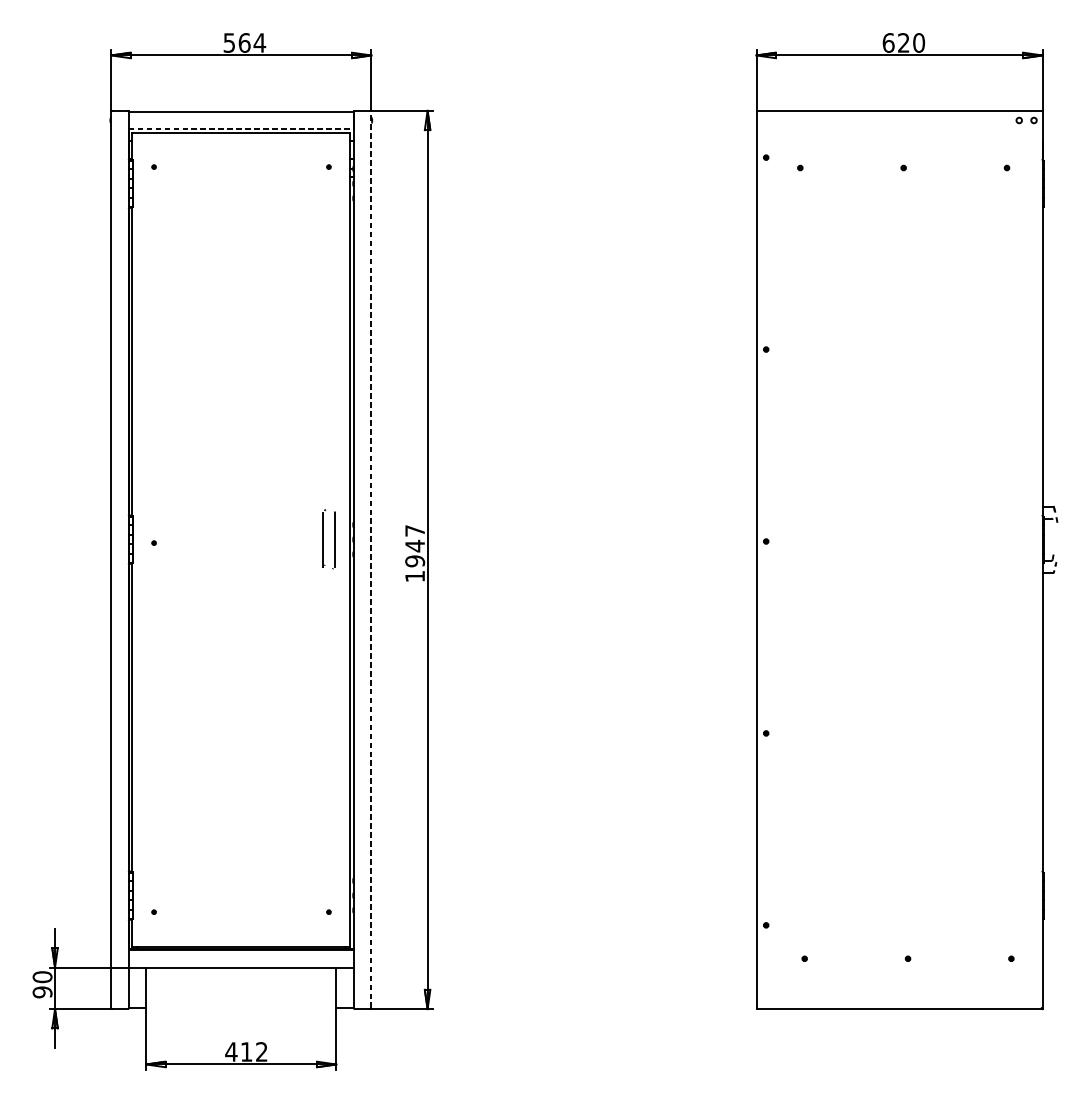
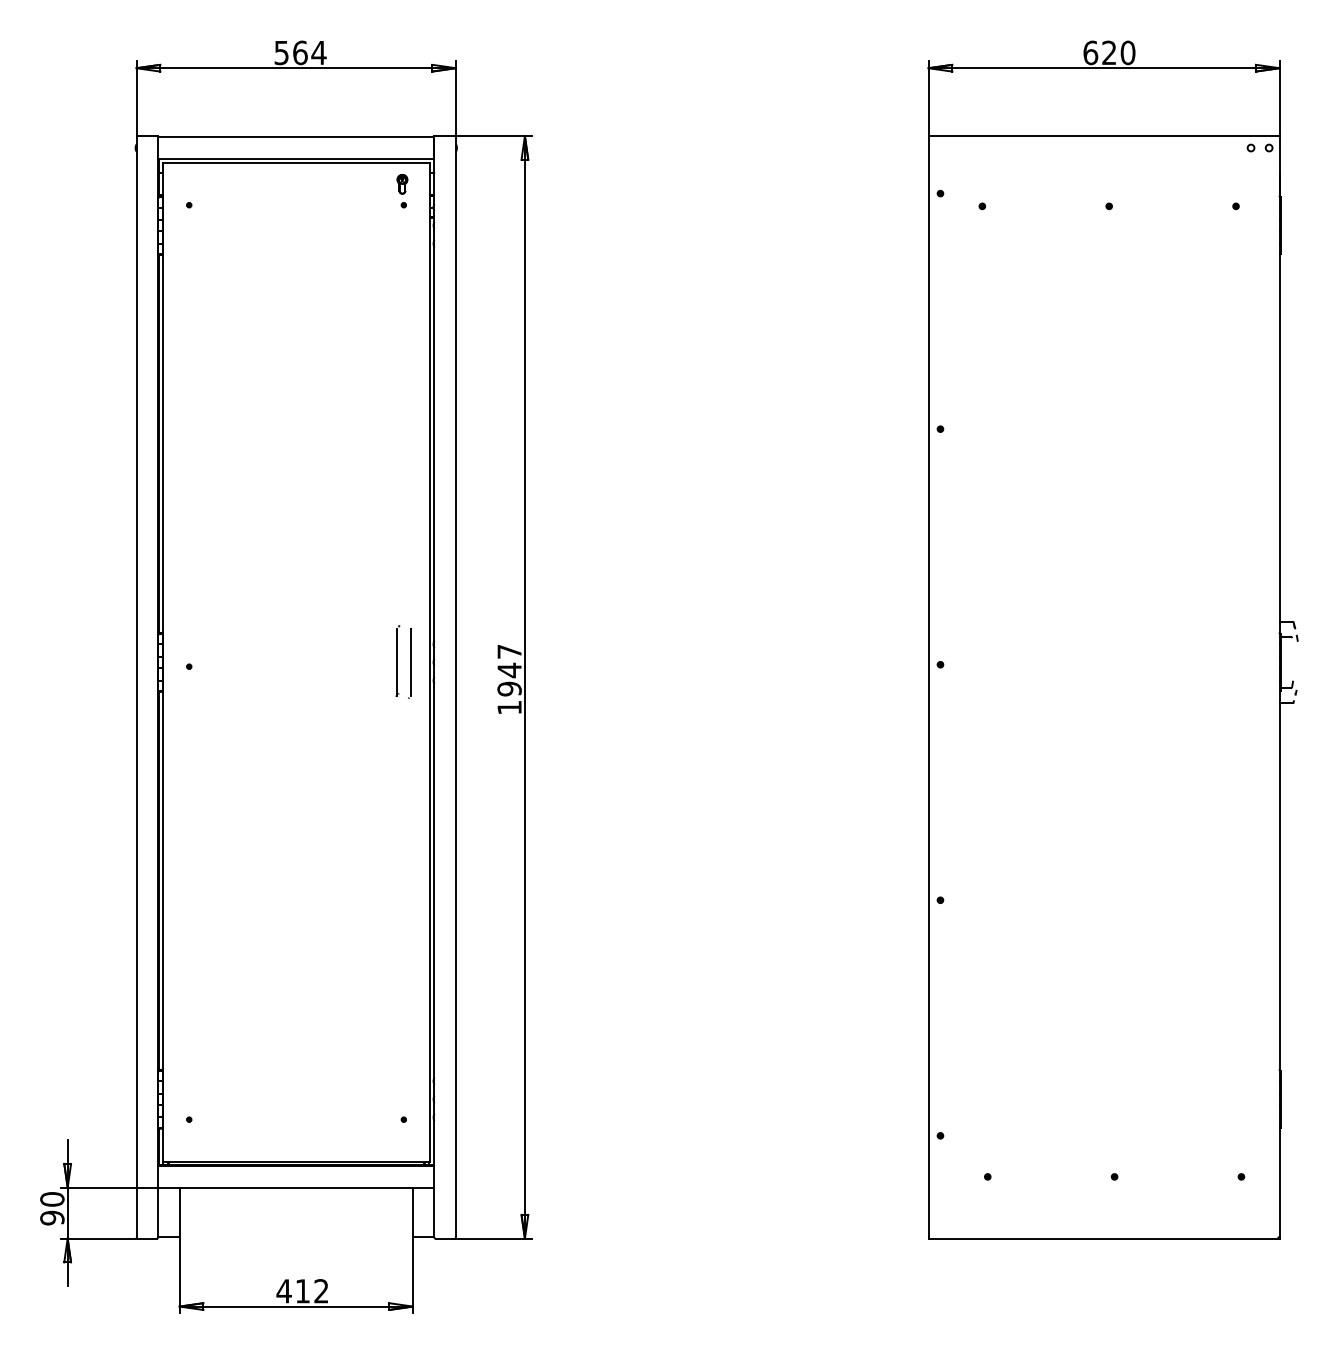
line: (241, 129) -> (296, 158), dashed -> solid
part: (327, 150) -> (402, 184), added
line: (371, 559) -> (455, 686), dashed -> solid

